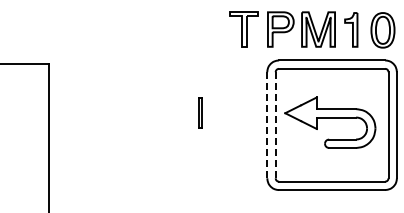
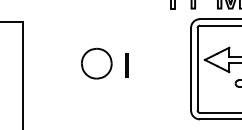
line: (199, 112) -> (126, 64), moved
part: (145, 117) -> (96, 63), added
line: (267, 125) -> (191, 69), dashed -> solid
line: (275, 125) -> (197, 69), dashed -> solid

